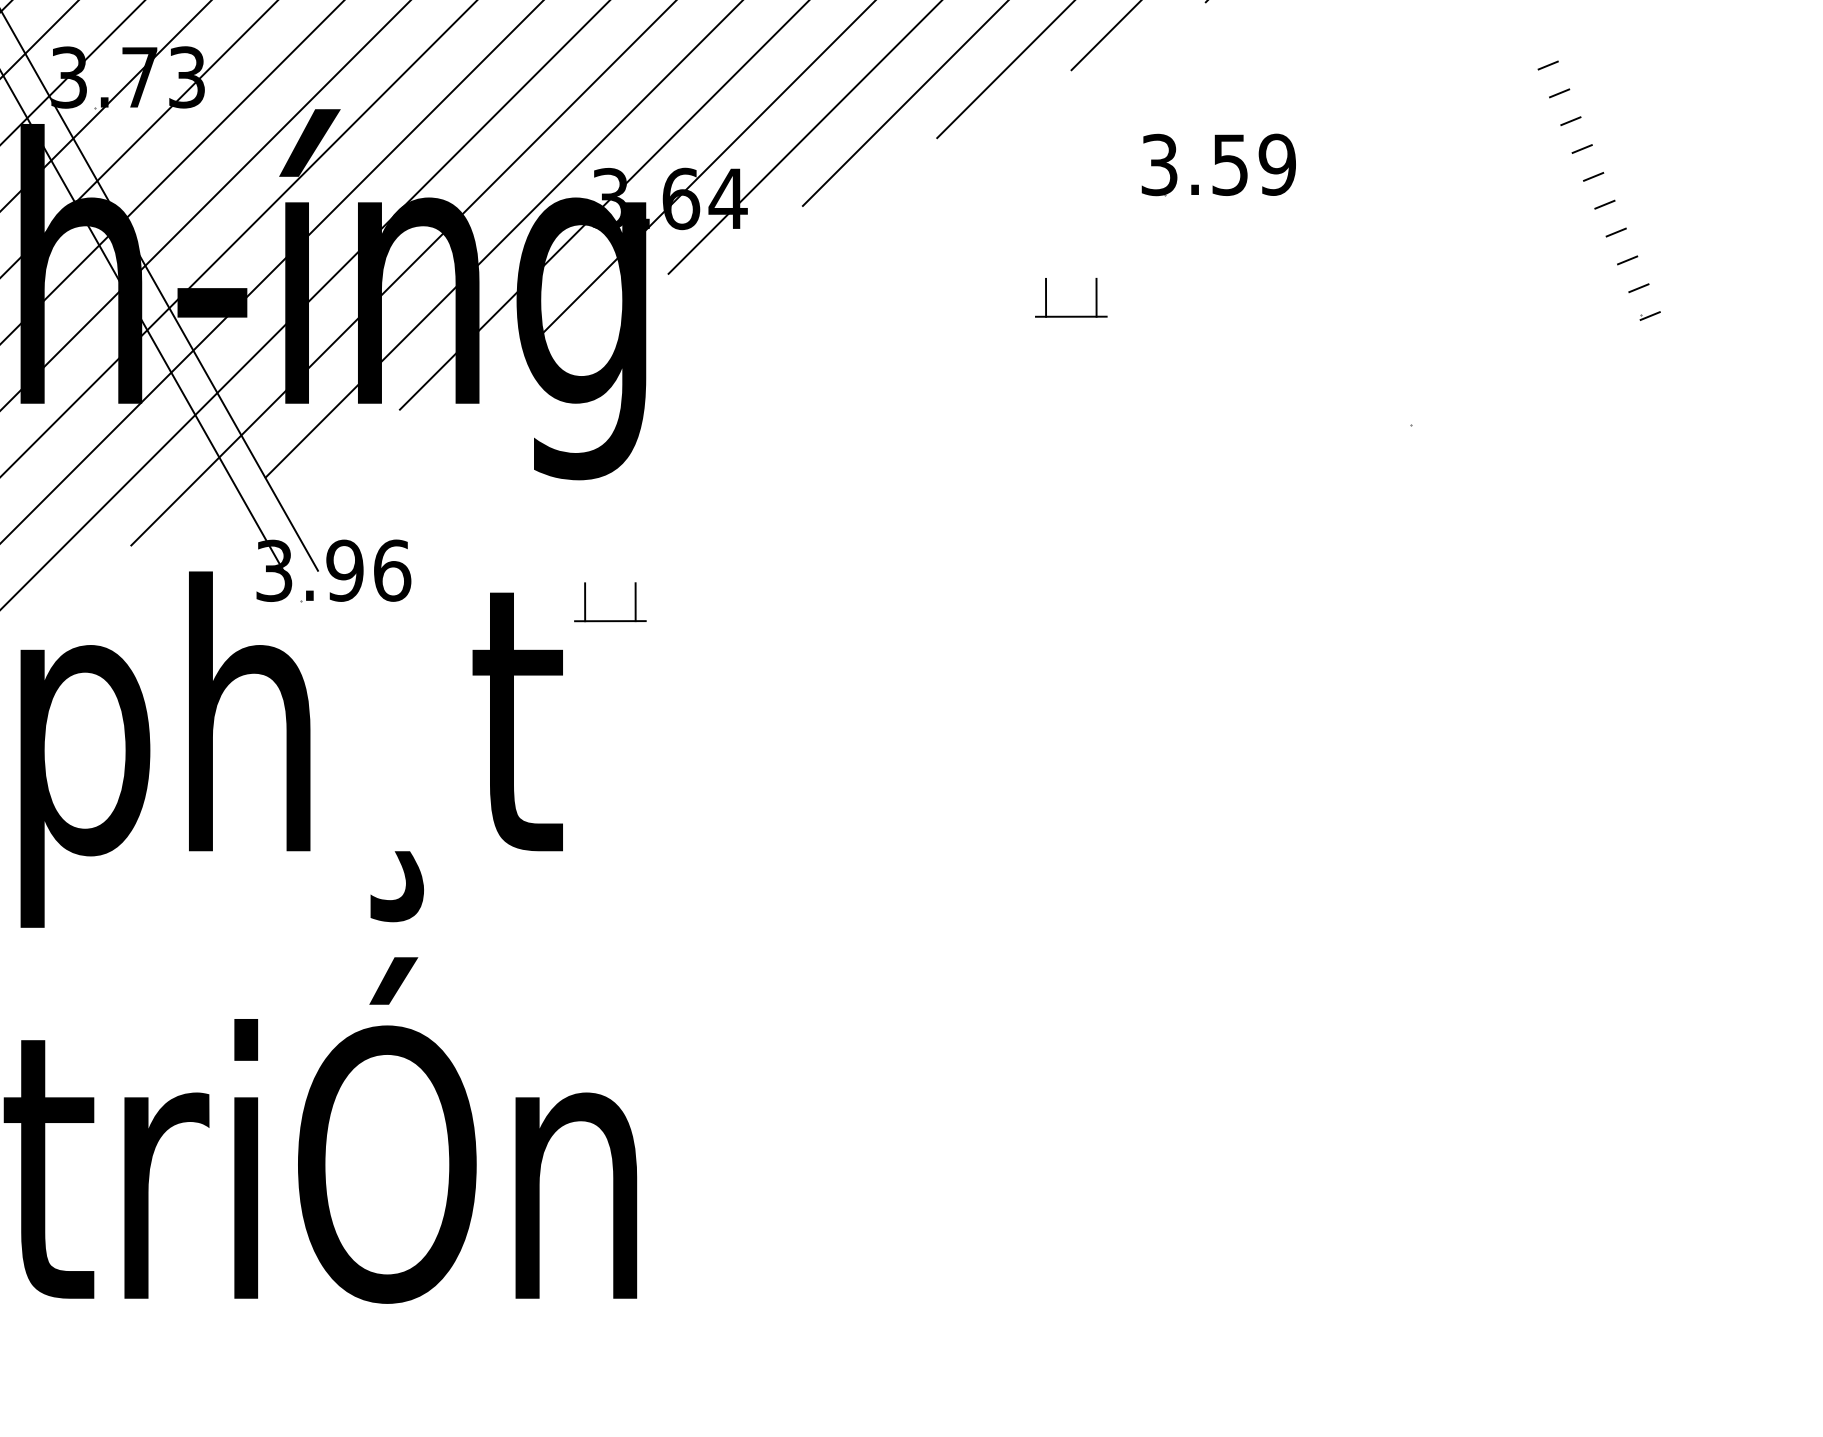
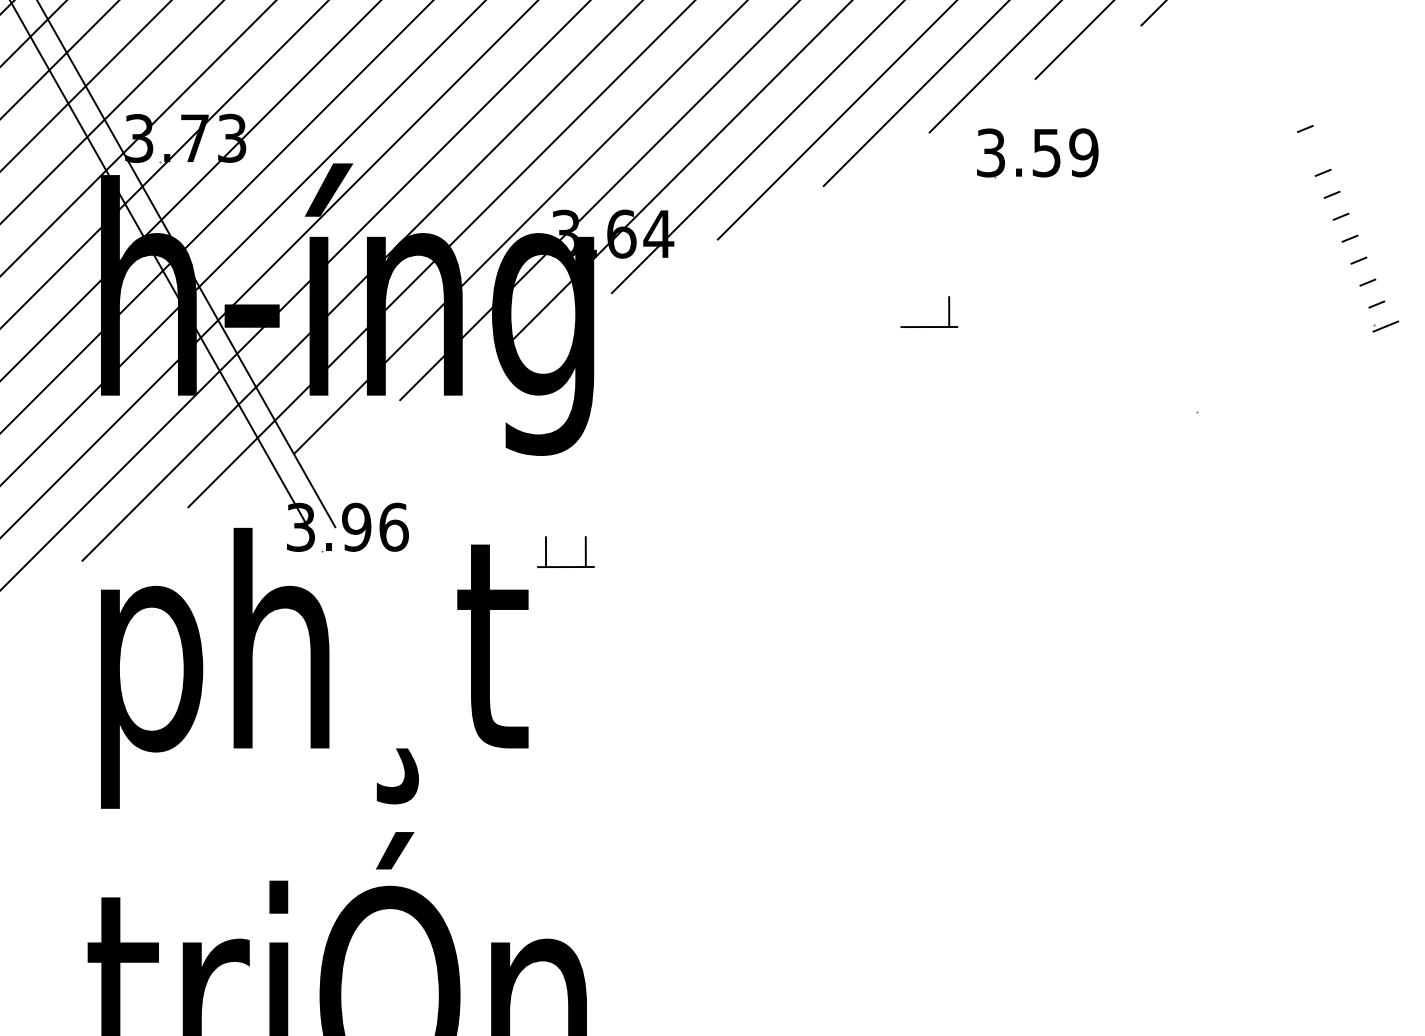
line: (1559, 93) -> (1314, 151), removed
part: (1218, 164) -> (1037, 152), moved
line: (1046, 297) -> (909, 311), removed
part: (1649, 315) -> (1385, 326), size x1.6

